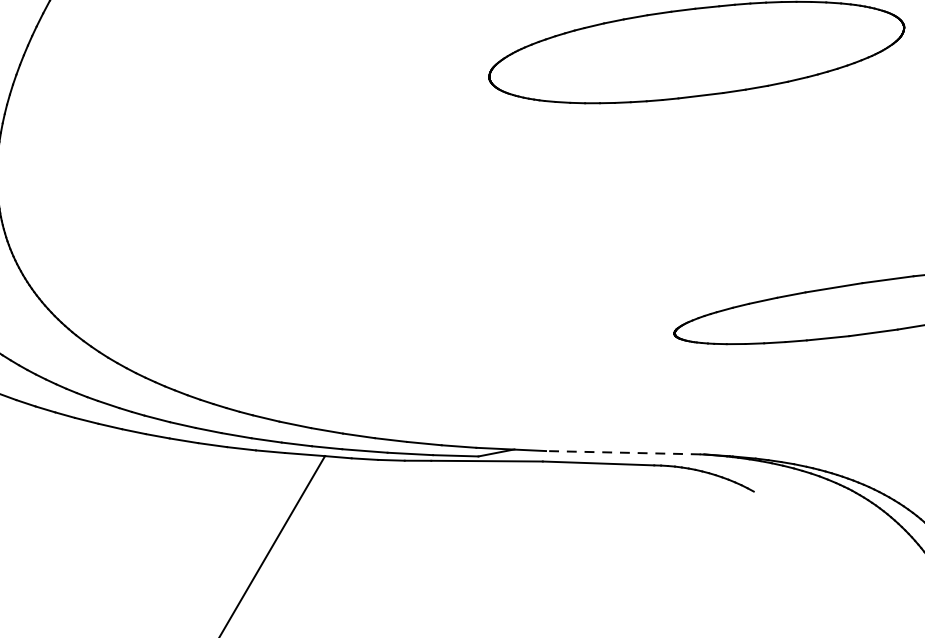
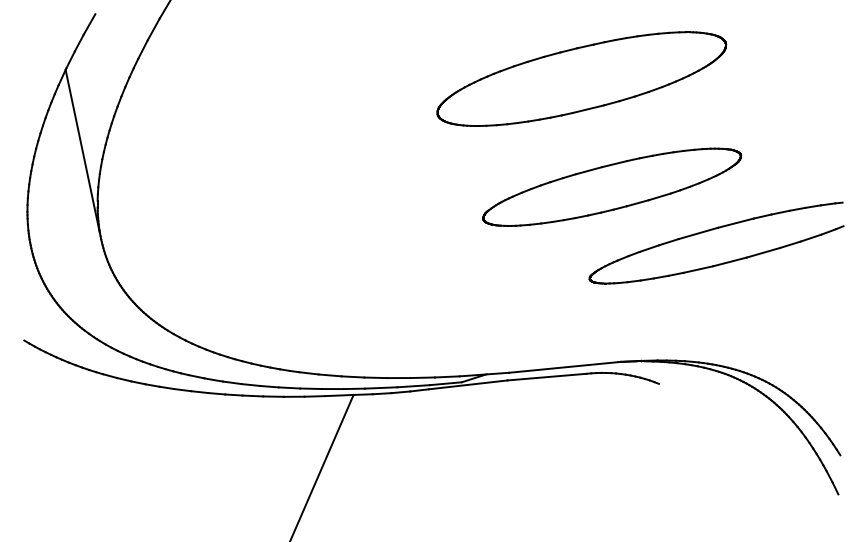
part: (720, 207) -> (611, 186), added
line: (623, 452) -> (563, 367), dashed -> solid

